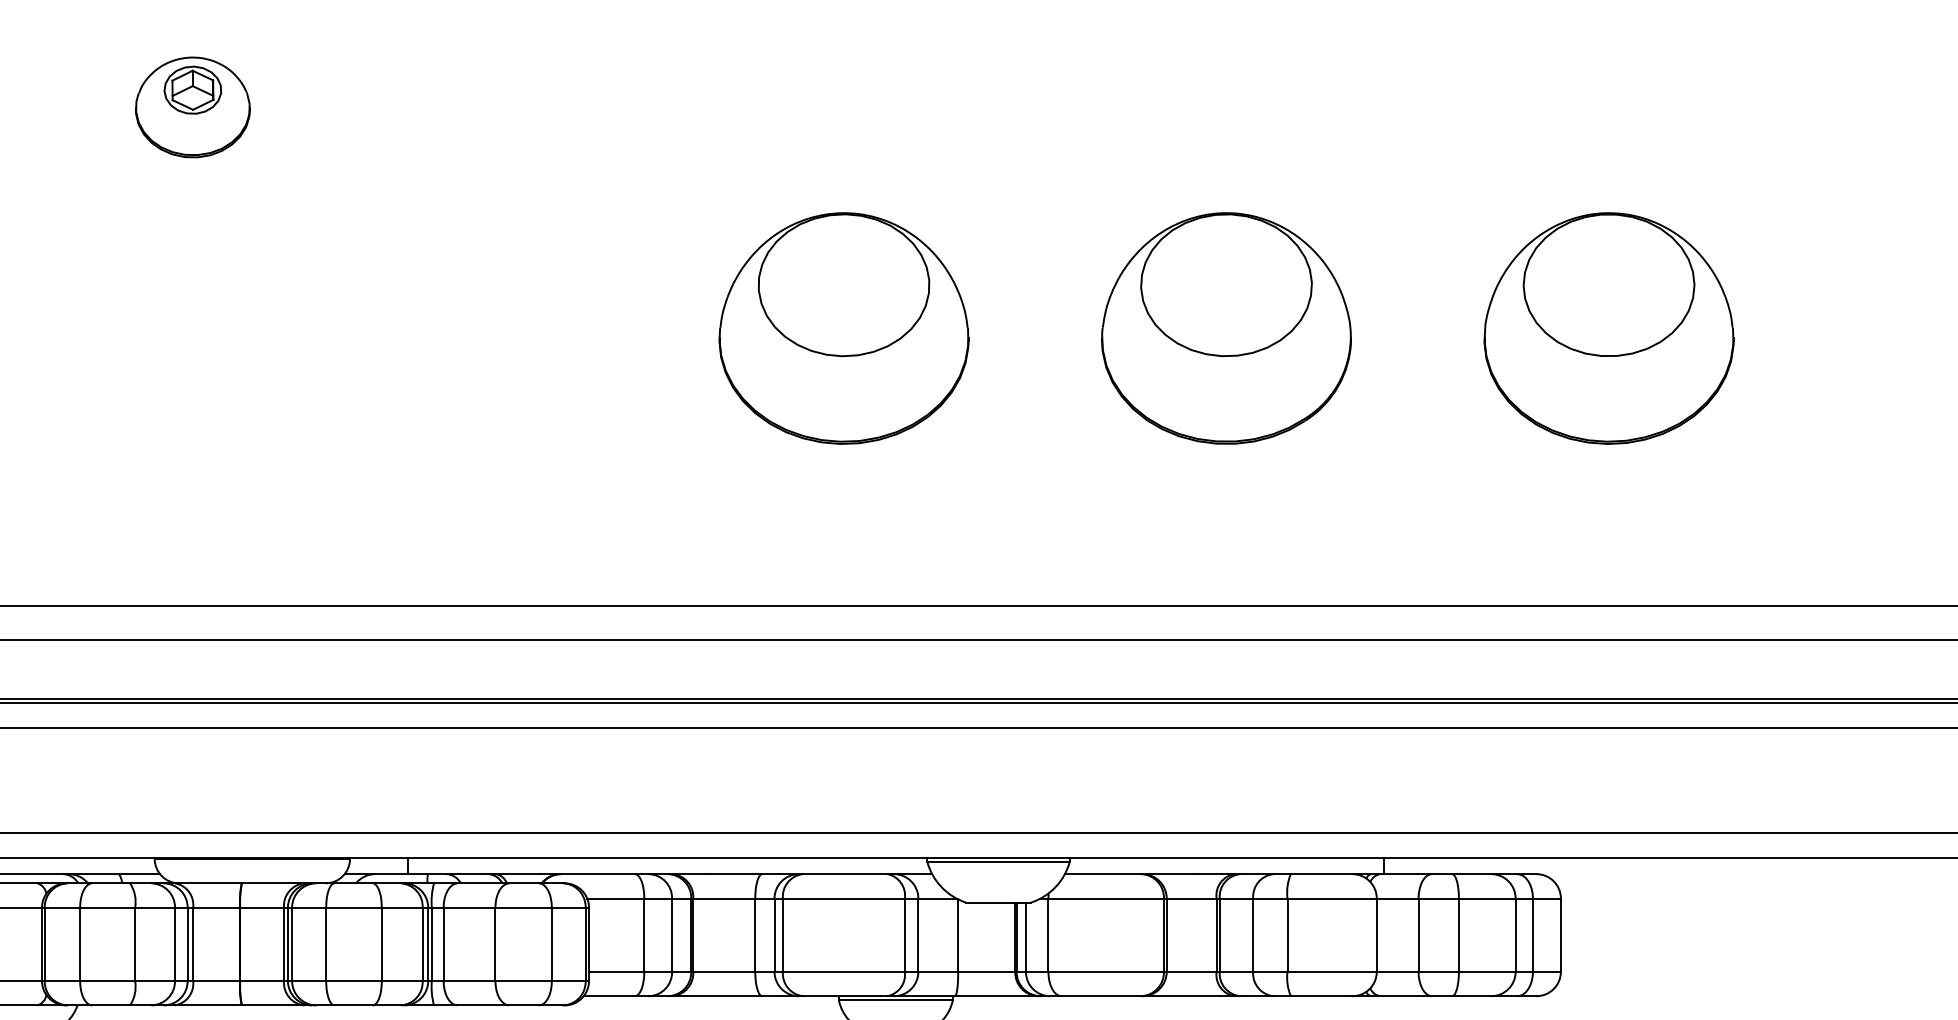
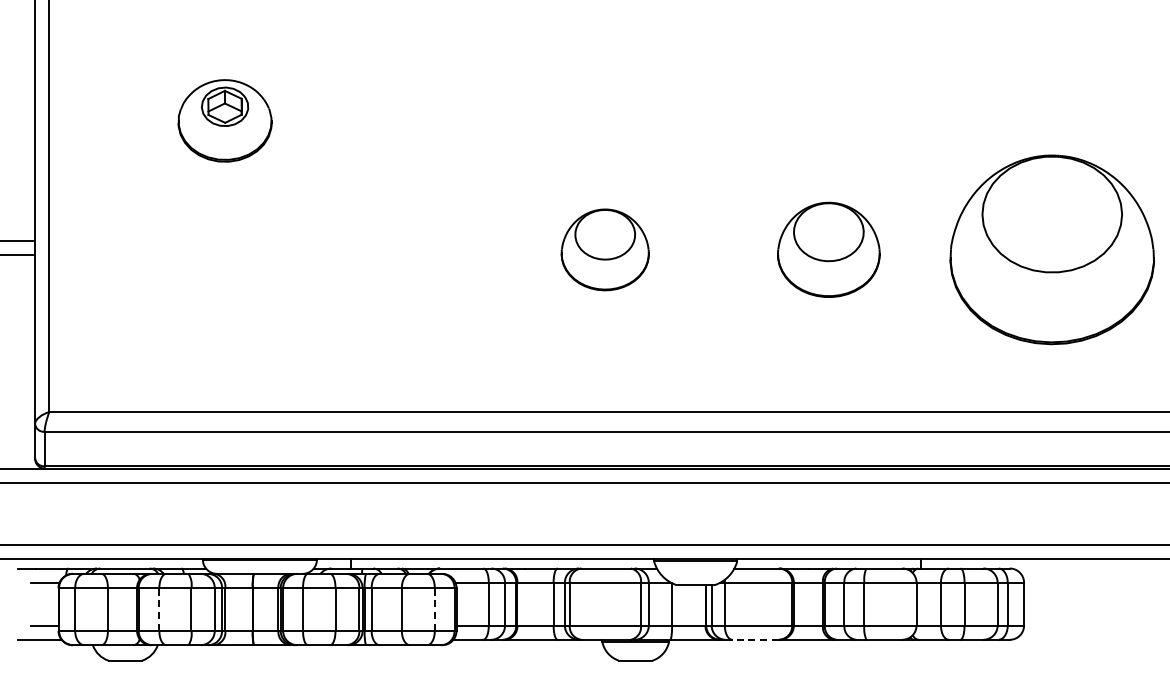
part: (193, 106) -> (225, 120), size x1.4
part: (842, 327) -> (604, 249), size x0.6
part: (1225, 327) -> (828, 249), size x0.7
part: (1607, 327) -> (1051, 249), size x1.4
line: (80, 944) -> (159, 609), solid -> dashed
line: (551, 944) -> (434, 609), solid -> dashed
line: (1100, 995) -> (755, 639), solid -> dashed

